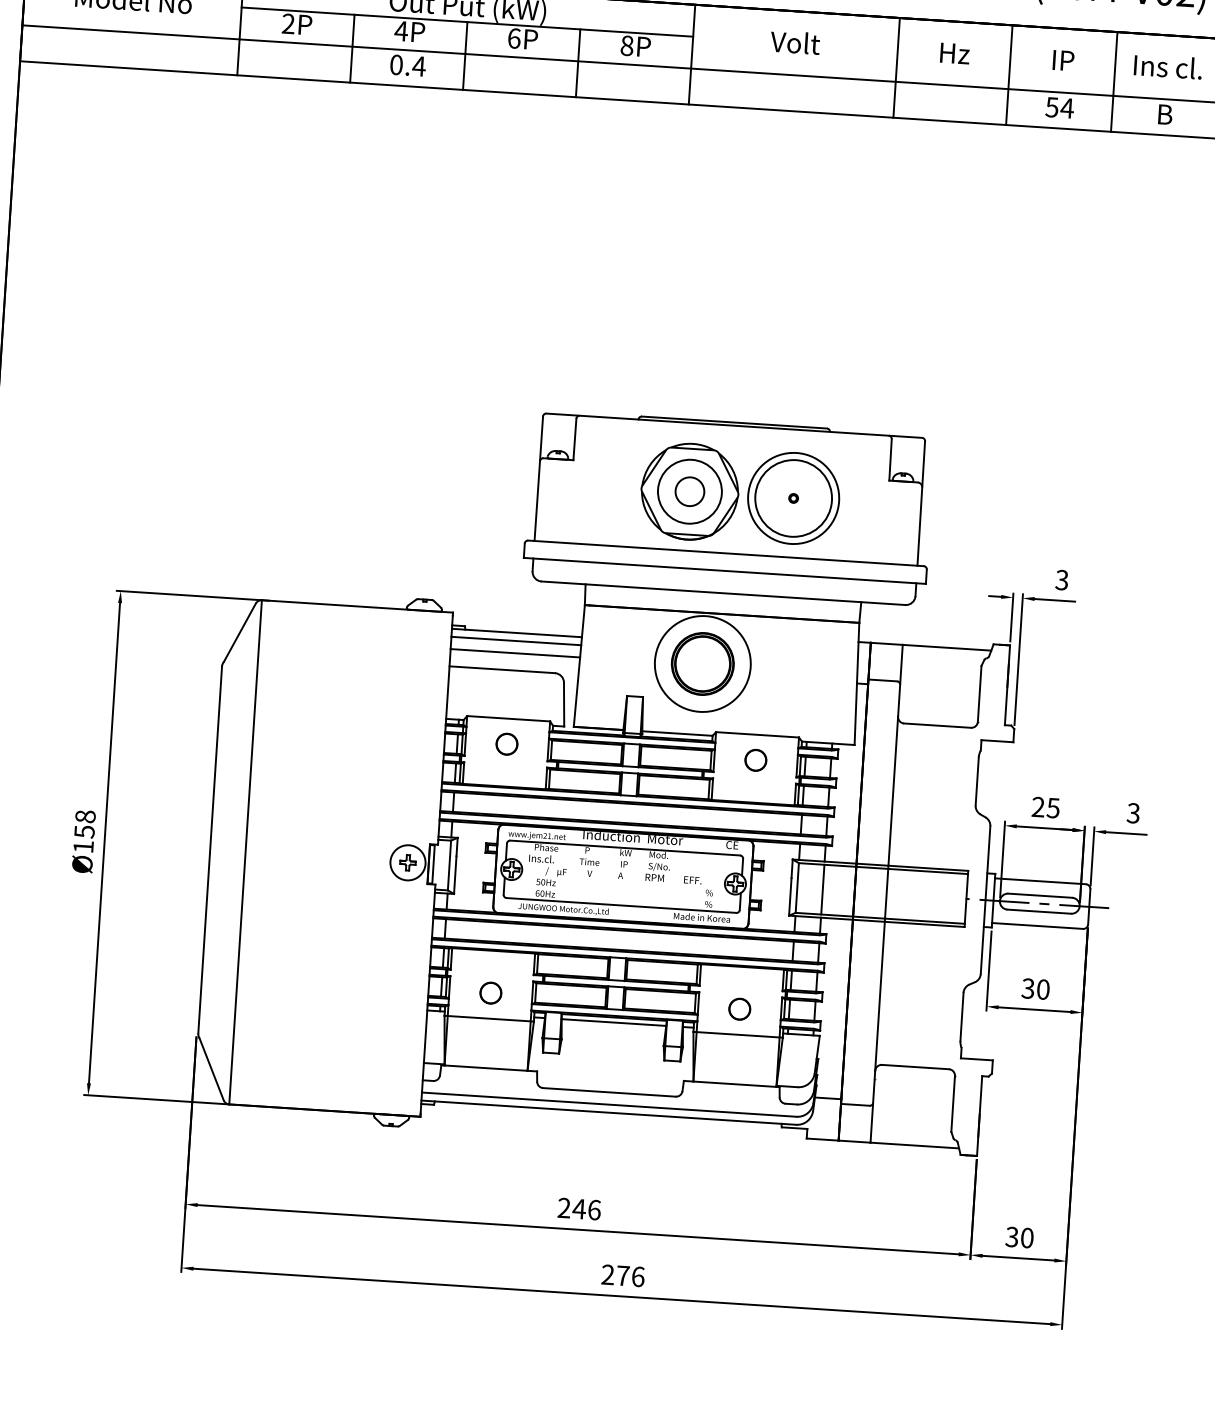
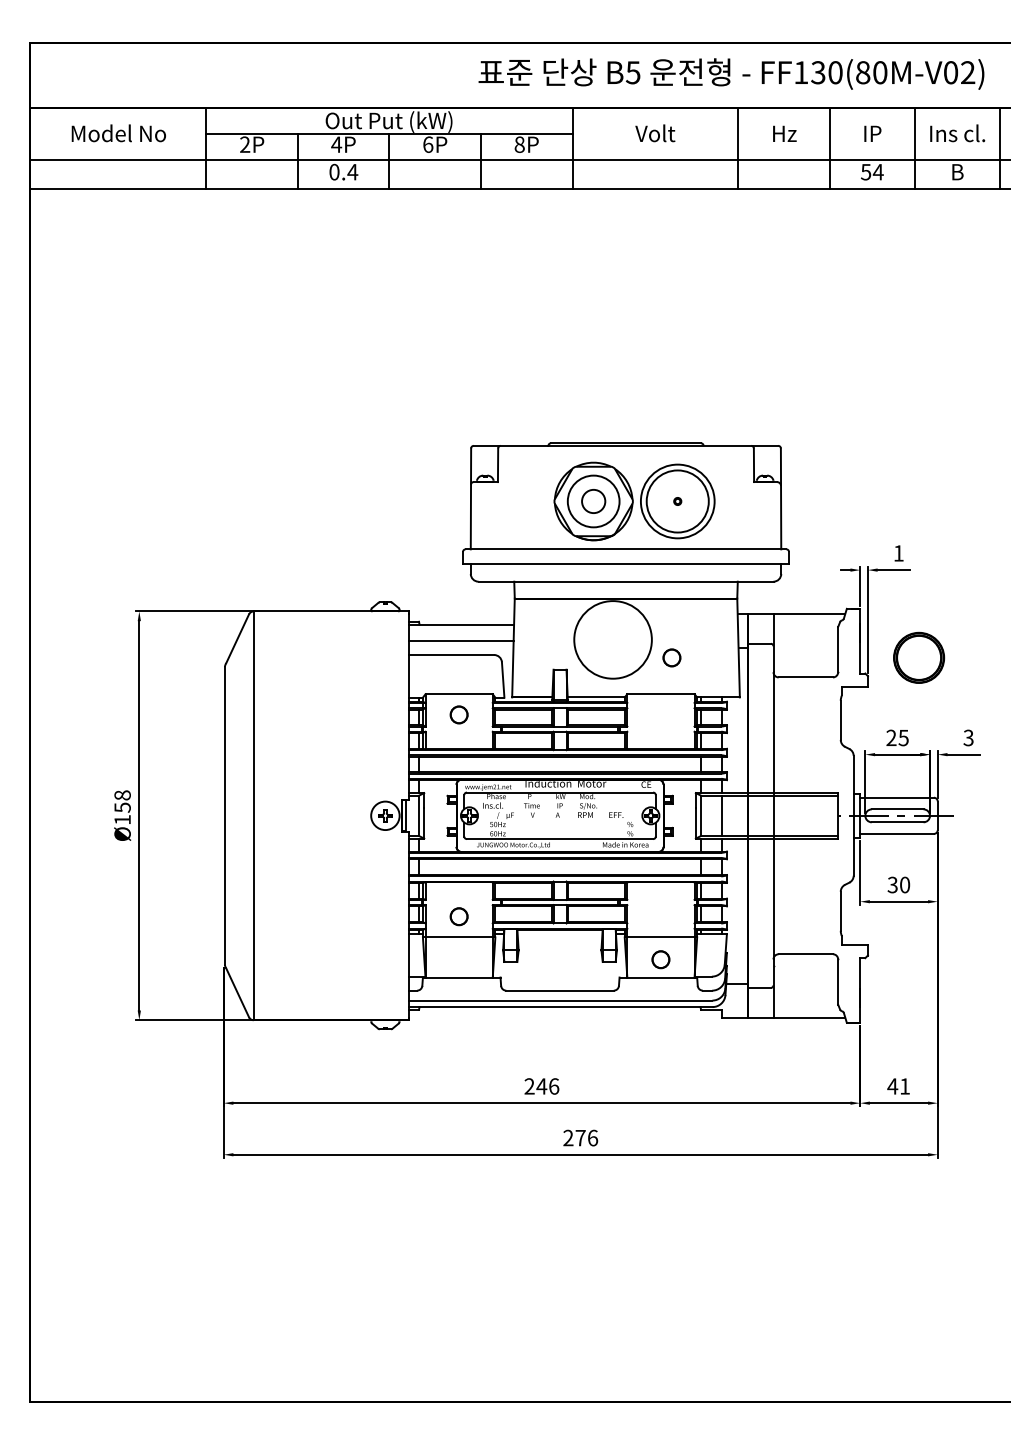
text: (1061, 580) -> (898, 553), 3 -> 1
line: (515, 641) -> (460, 631), removed
part: (703, 663) -> (919, 657), moved
circle: (755, 759) -> (671, 657), moved
circle: (739, 1008) -> (660, 959), moved
line: (613, 1023) -> (559, 934), removed
text: (1019, 1237) -> (898, 1086), 30 -> 41

